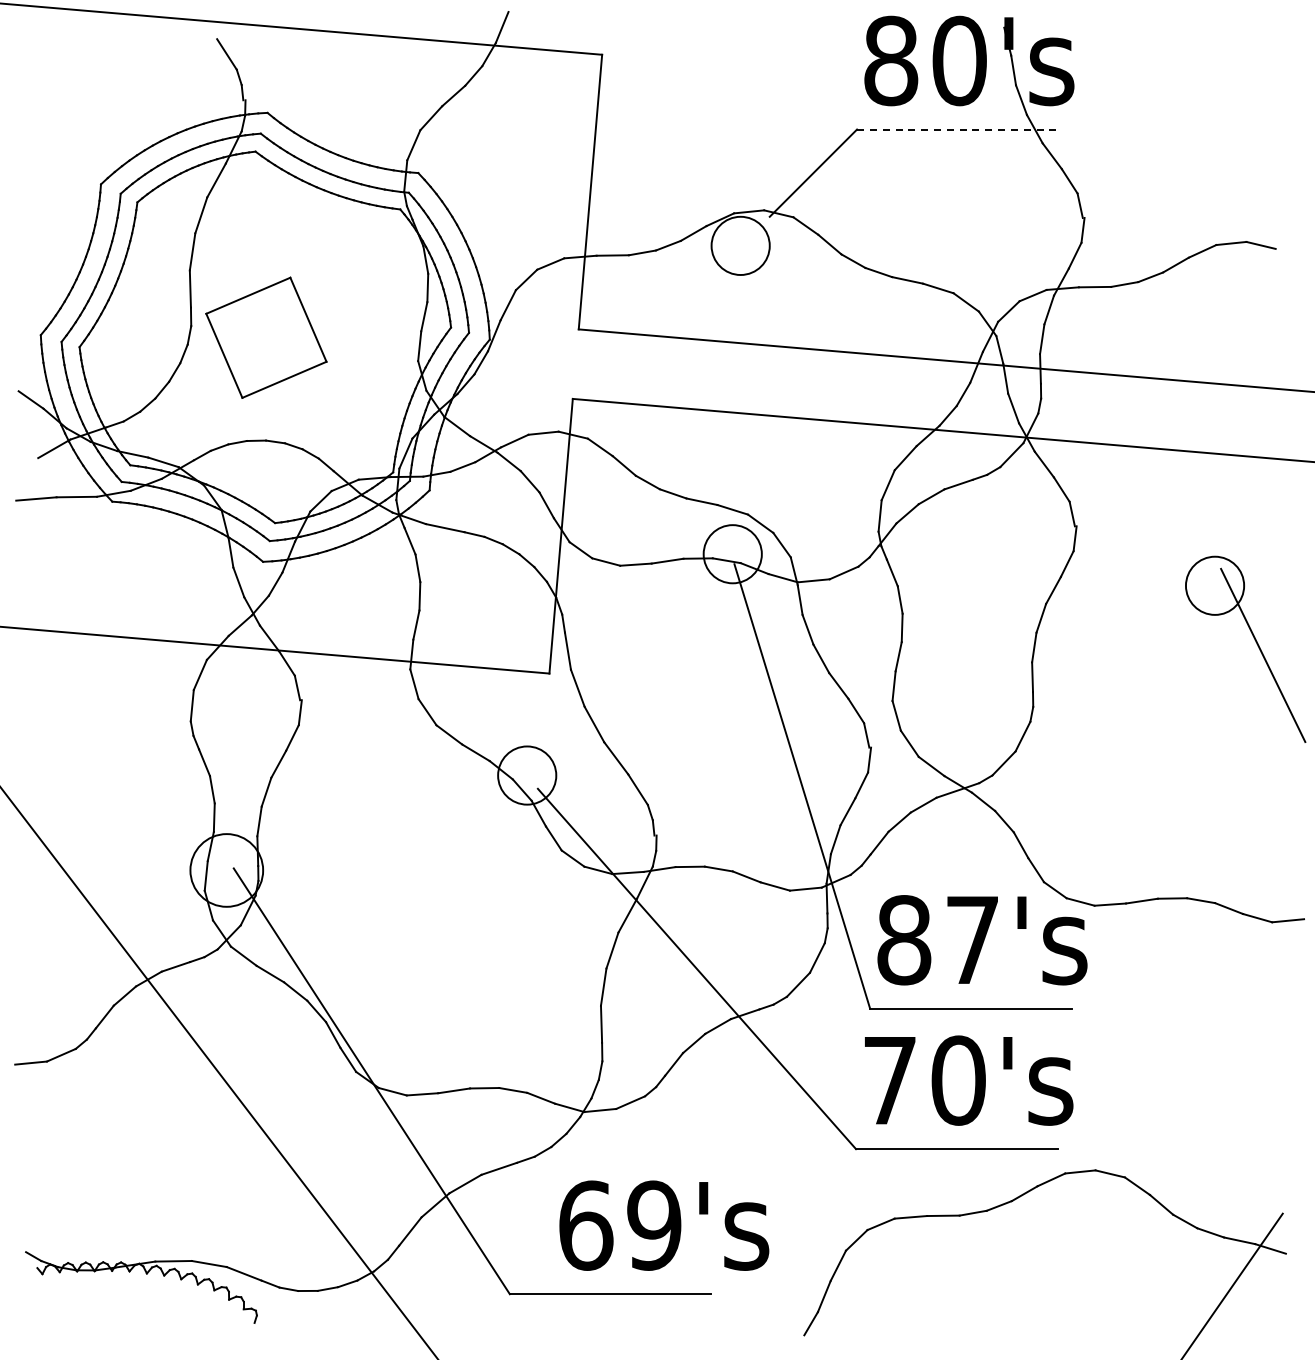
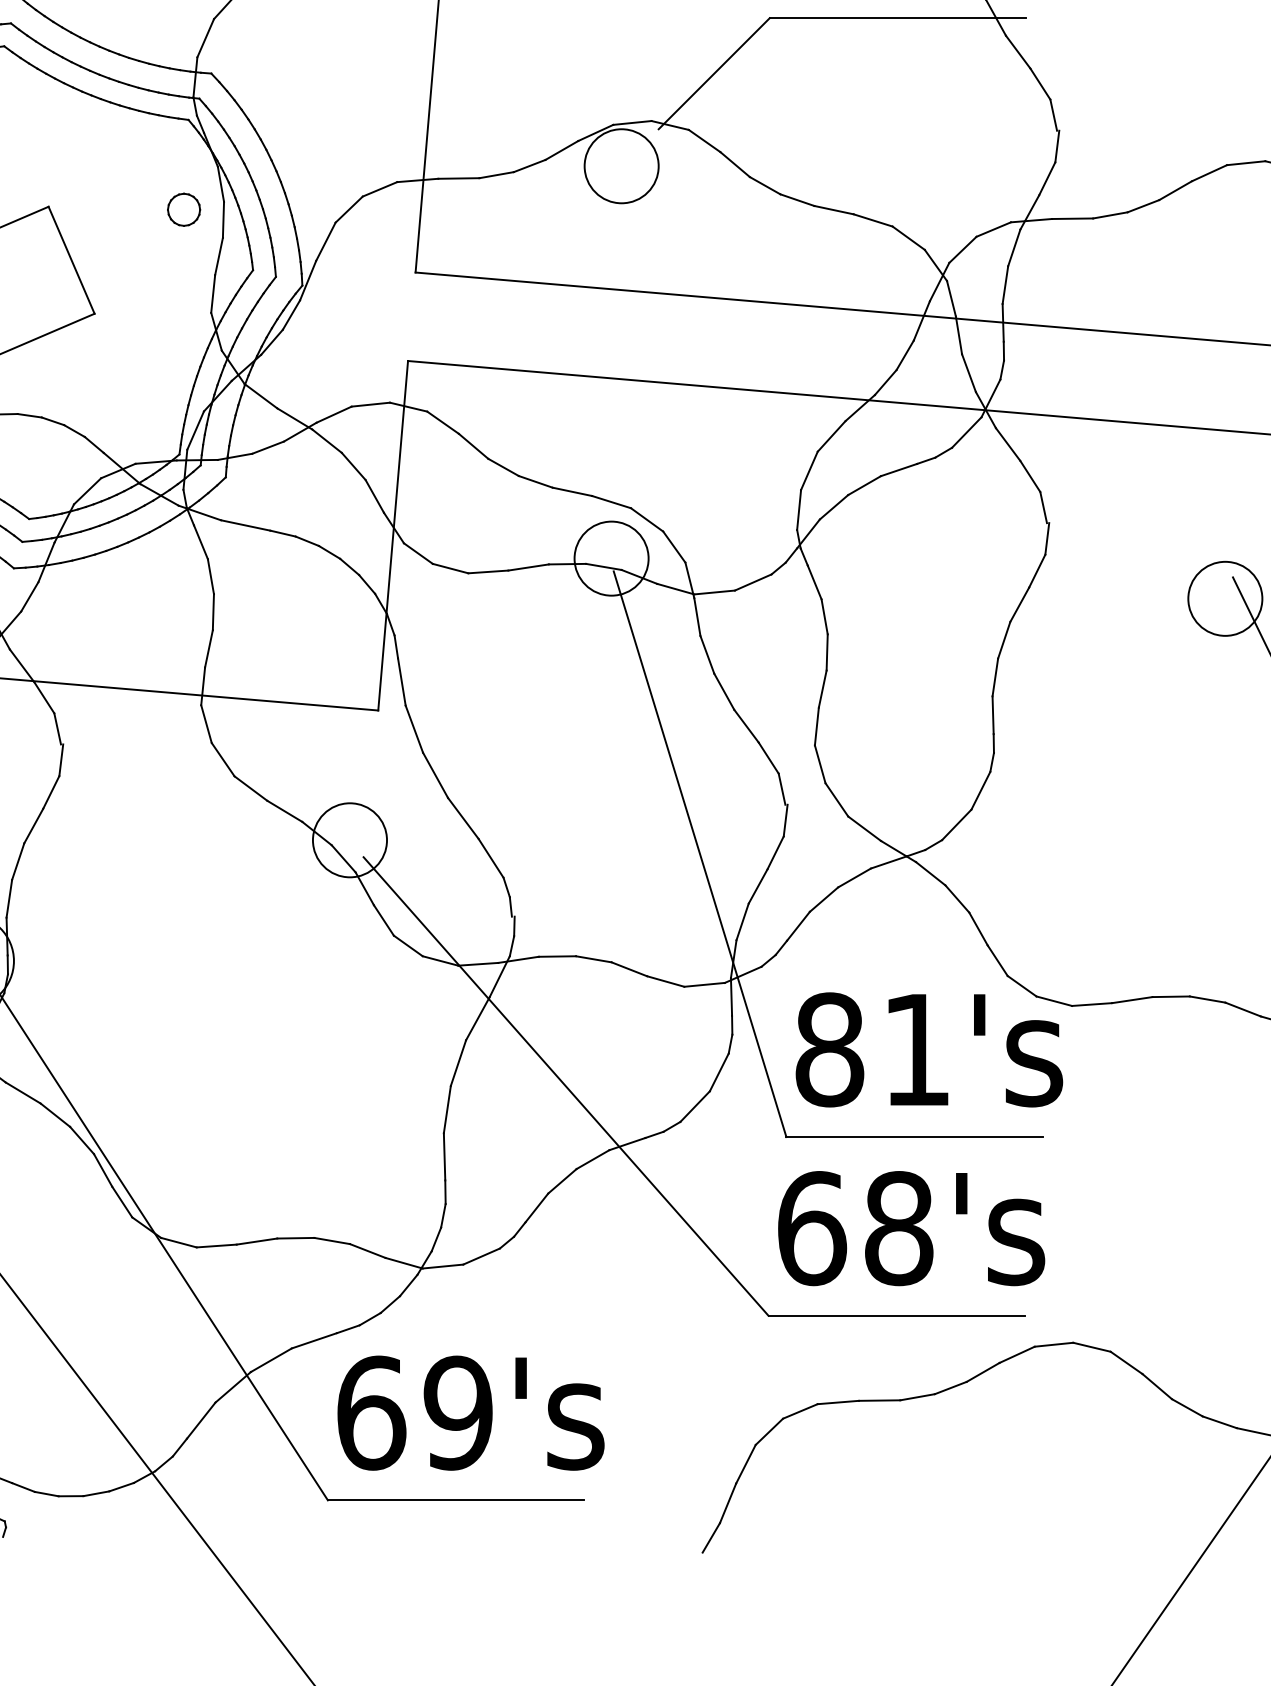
line: (957, 129) -> (897, 18), dashed -> solid
part: (396, 279) -> (183, 209), added
text: (972, 939) -> (916, 1048), 87's -> 81's
text: (924, 1080) -> (855, 1228), 70's -> 68's
text: (664, 1225) -> (471, 1412), moved

